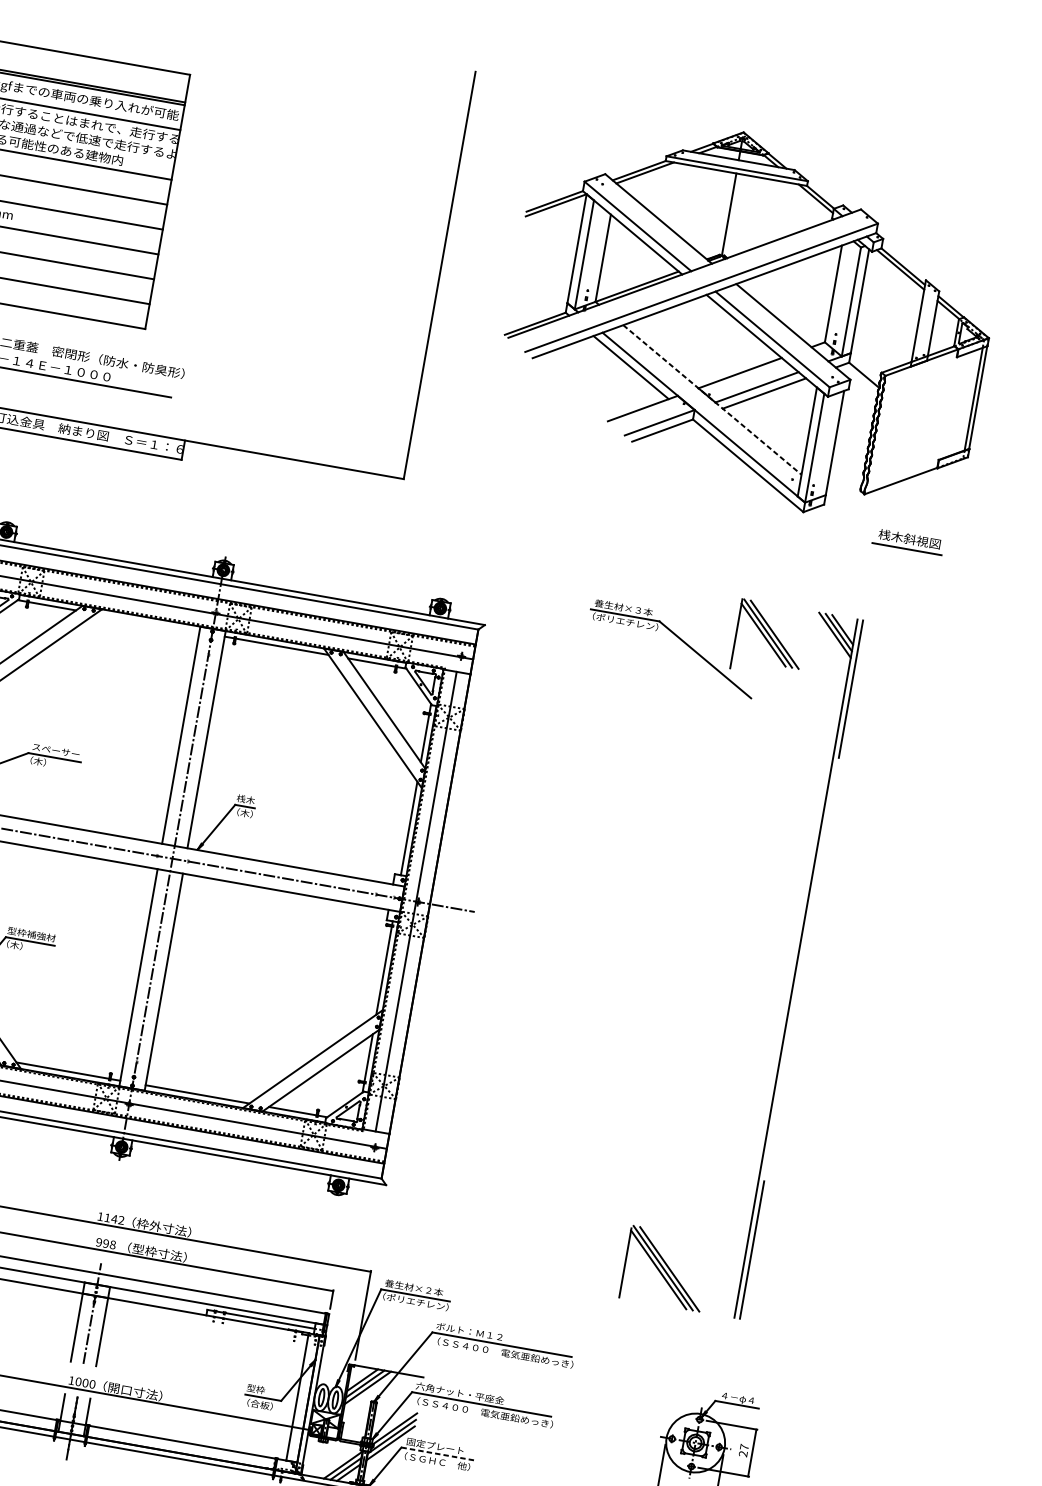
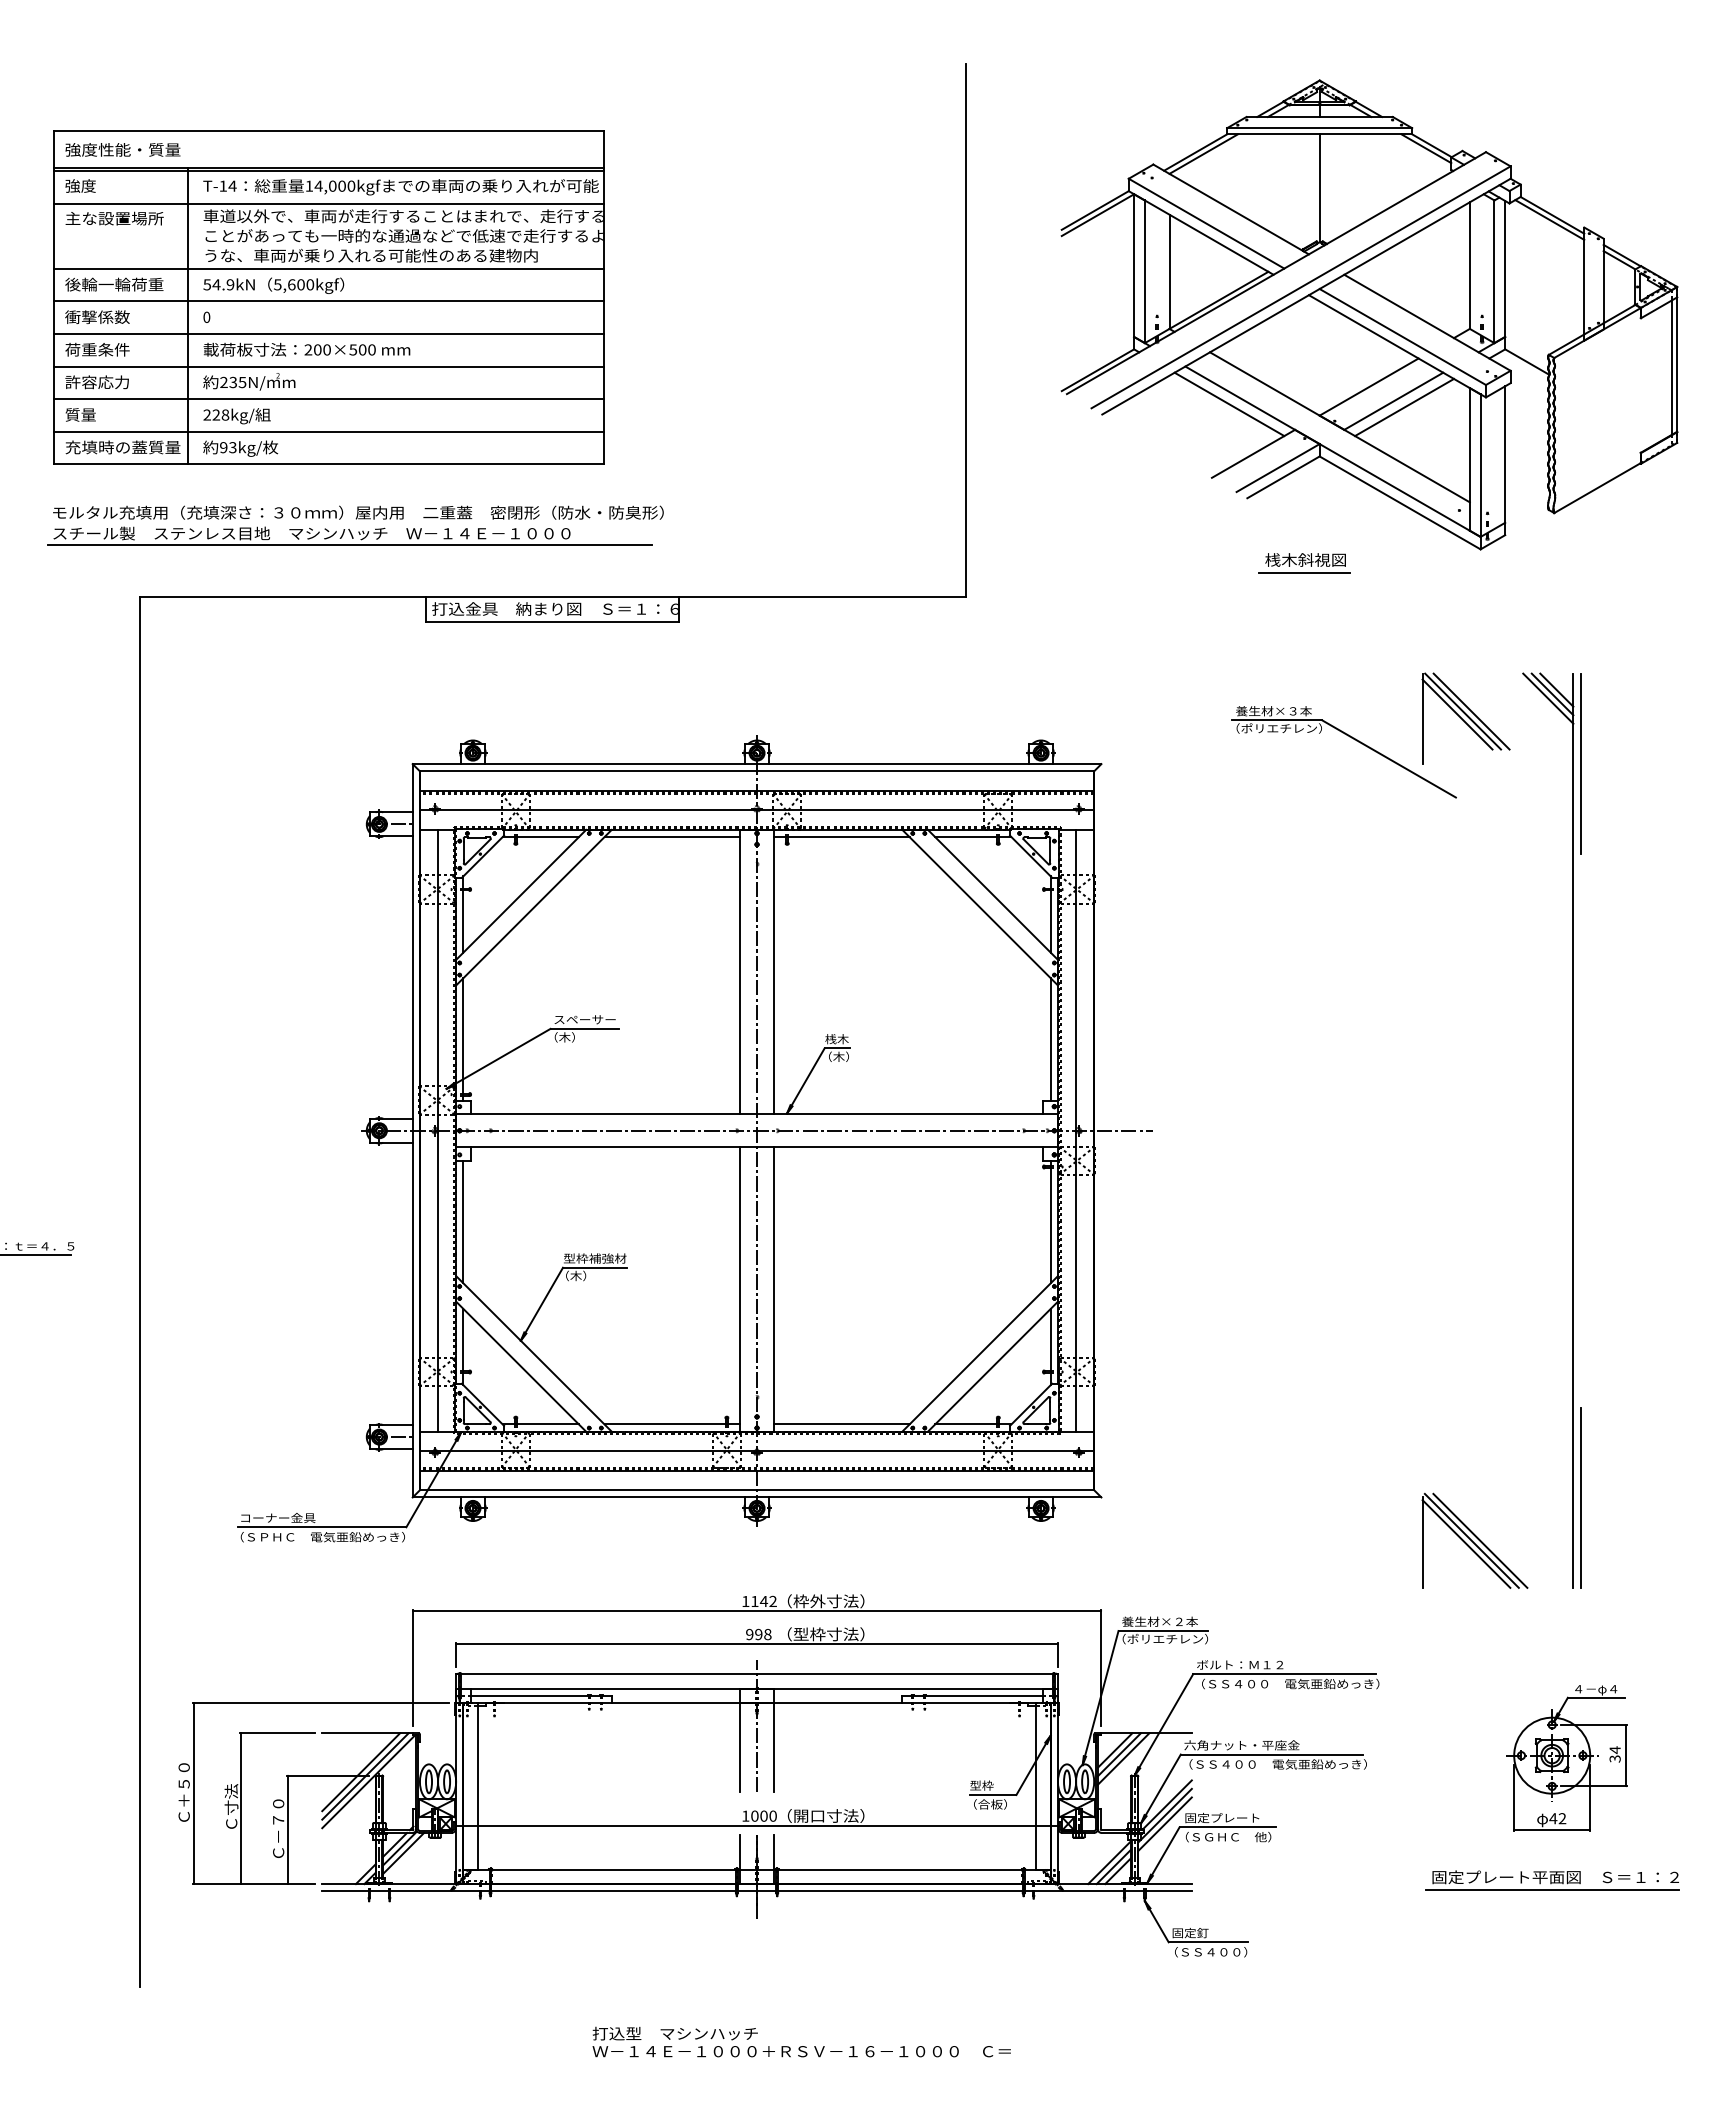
line: (712, 400) -> (1340, 427), dashed -> solid
part: (908, 541) -> (1304, 563), moved
line: (147, 623) -> (672, 837), added
text: (743, 1450) -> (1614, 1754), 27 -> 34
line: (438, 1454) -> (1228, 1827), dashed -> solid

